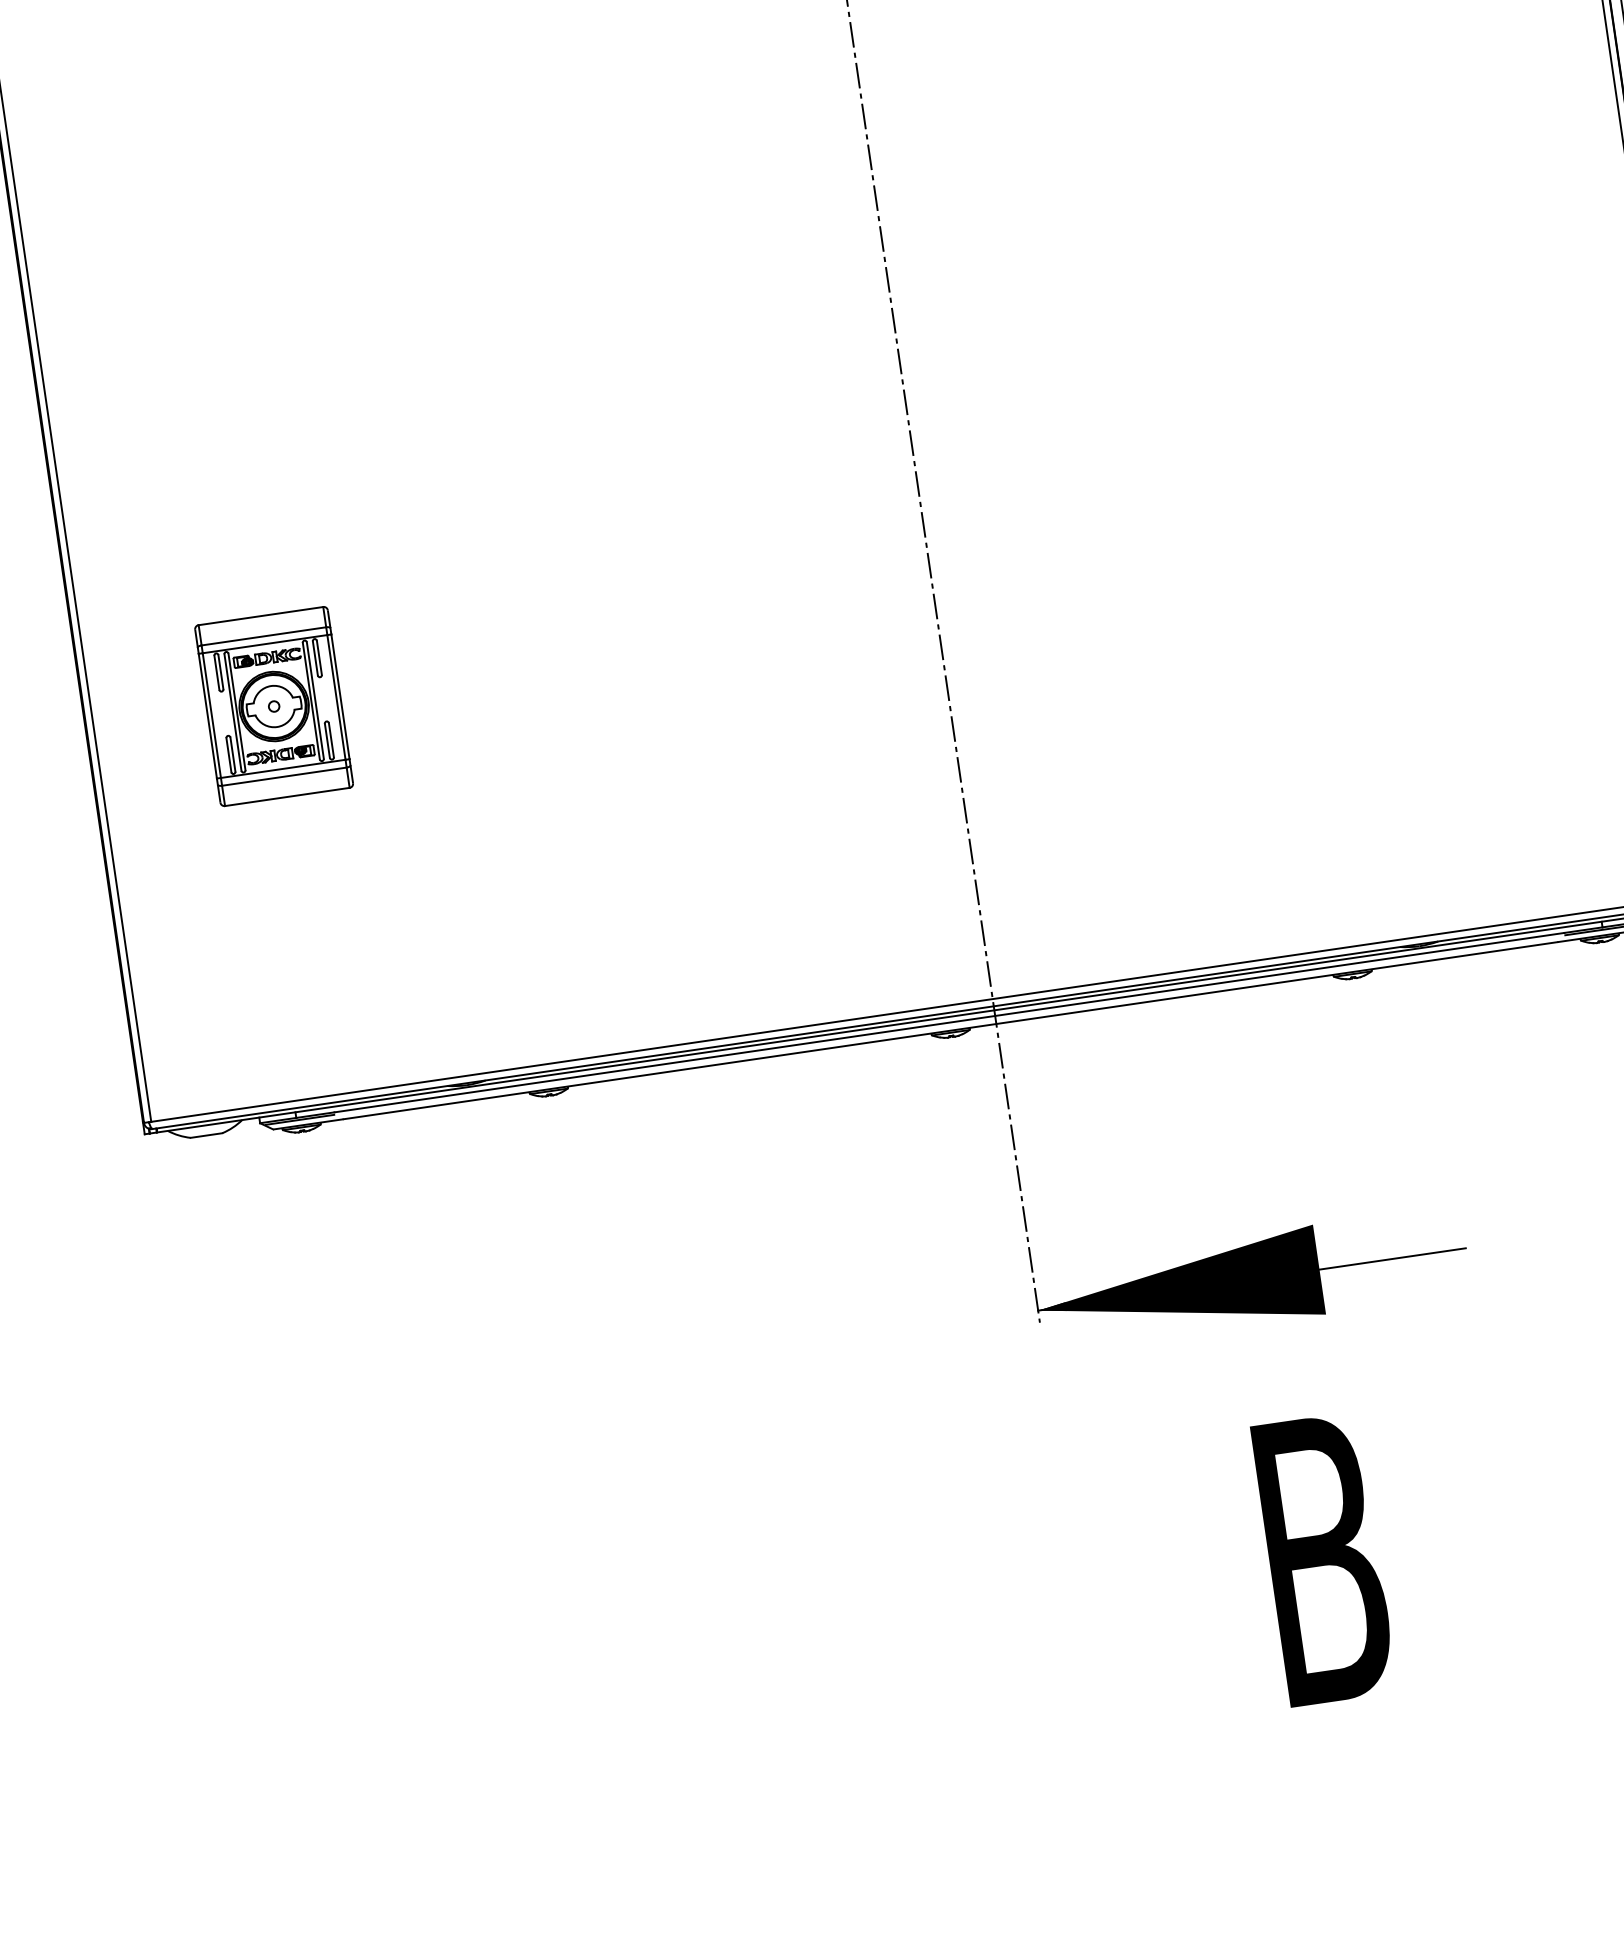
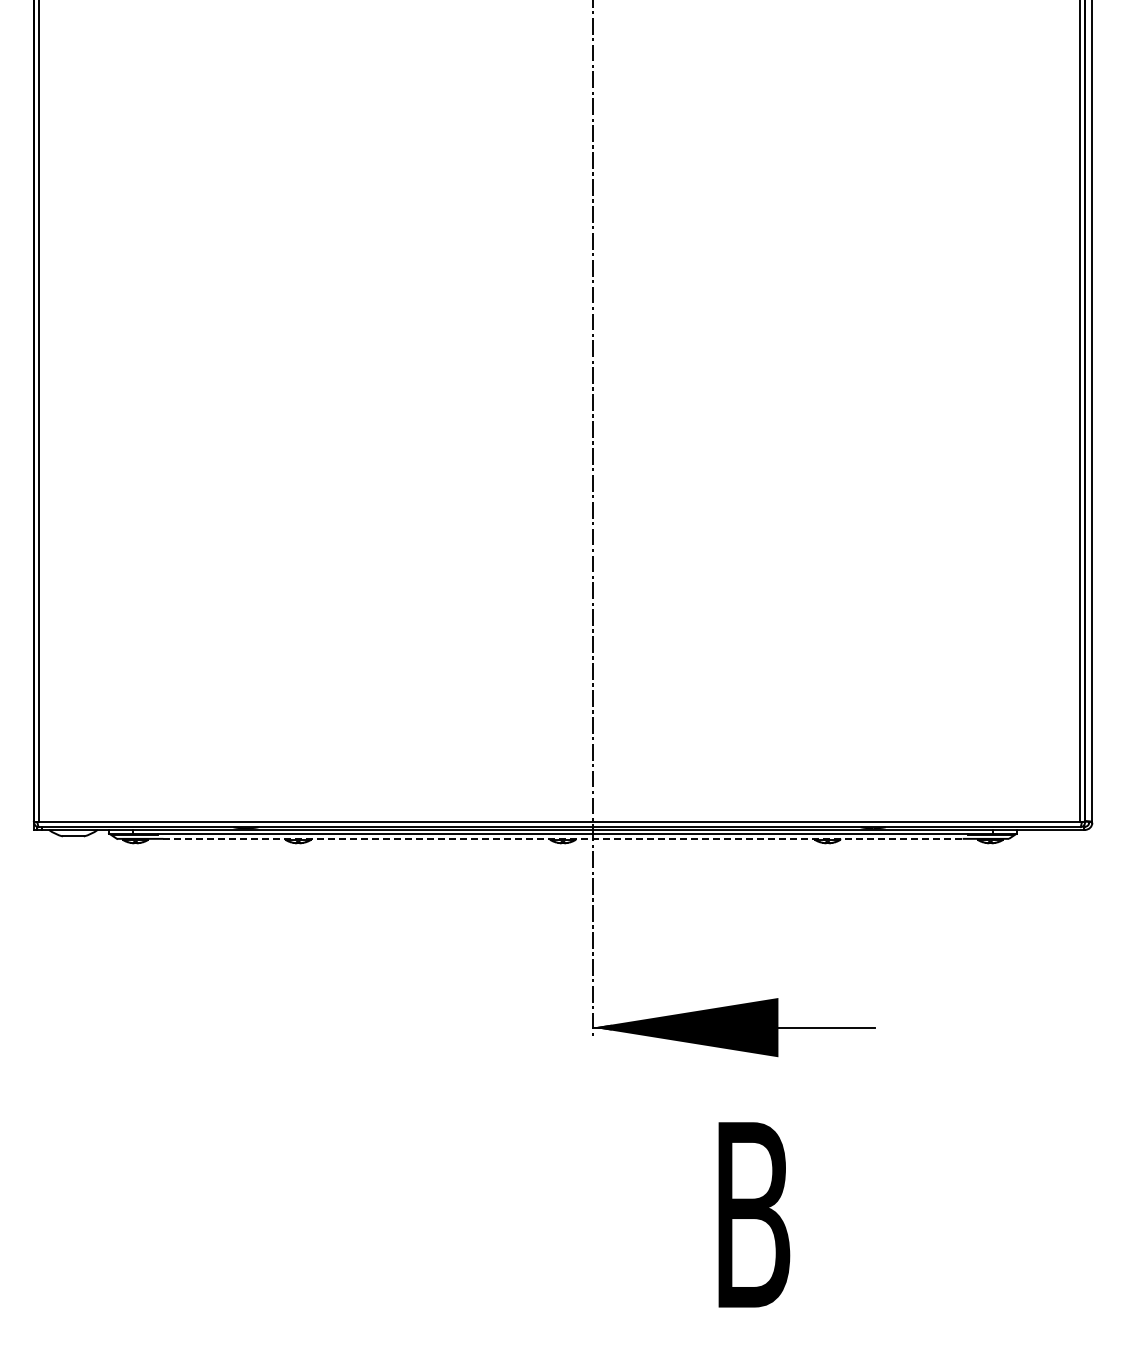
part: (272, 705) -> (156, 565), removed
line: (949, 1030) -> (562, 838), solid -> dashed

